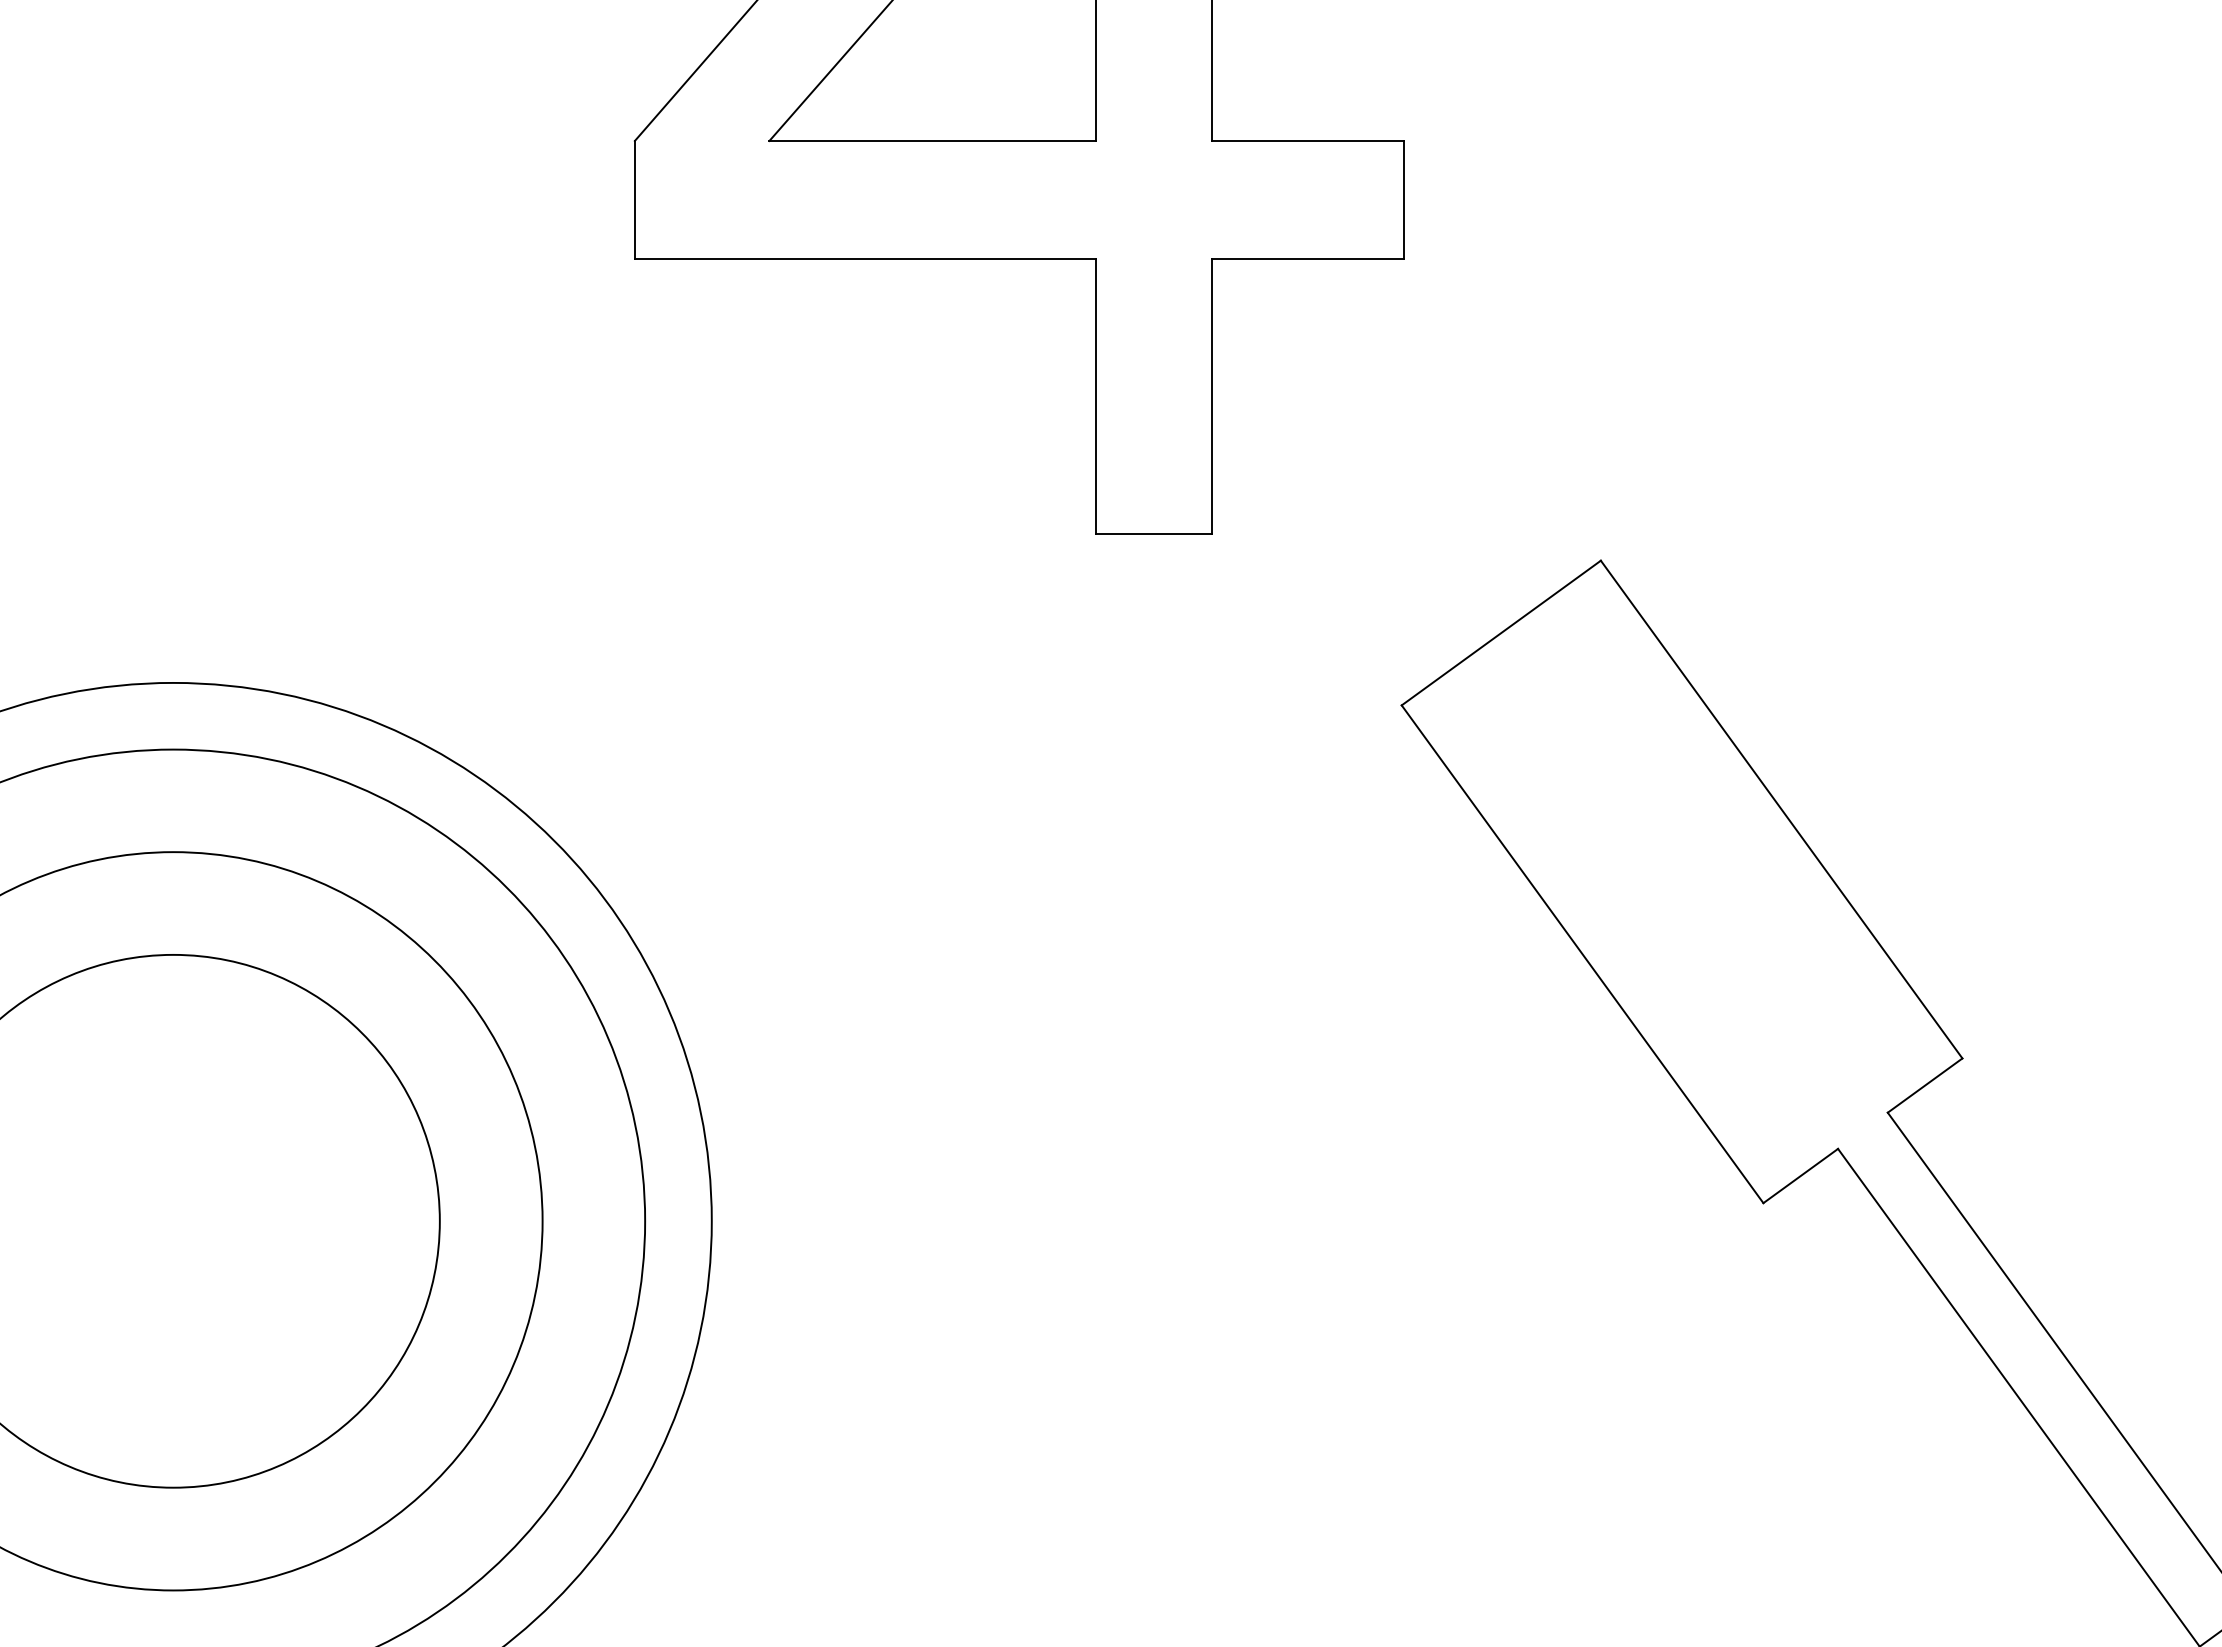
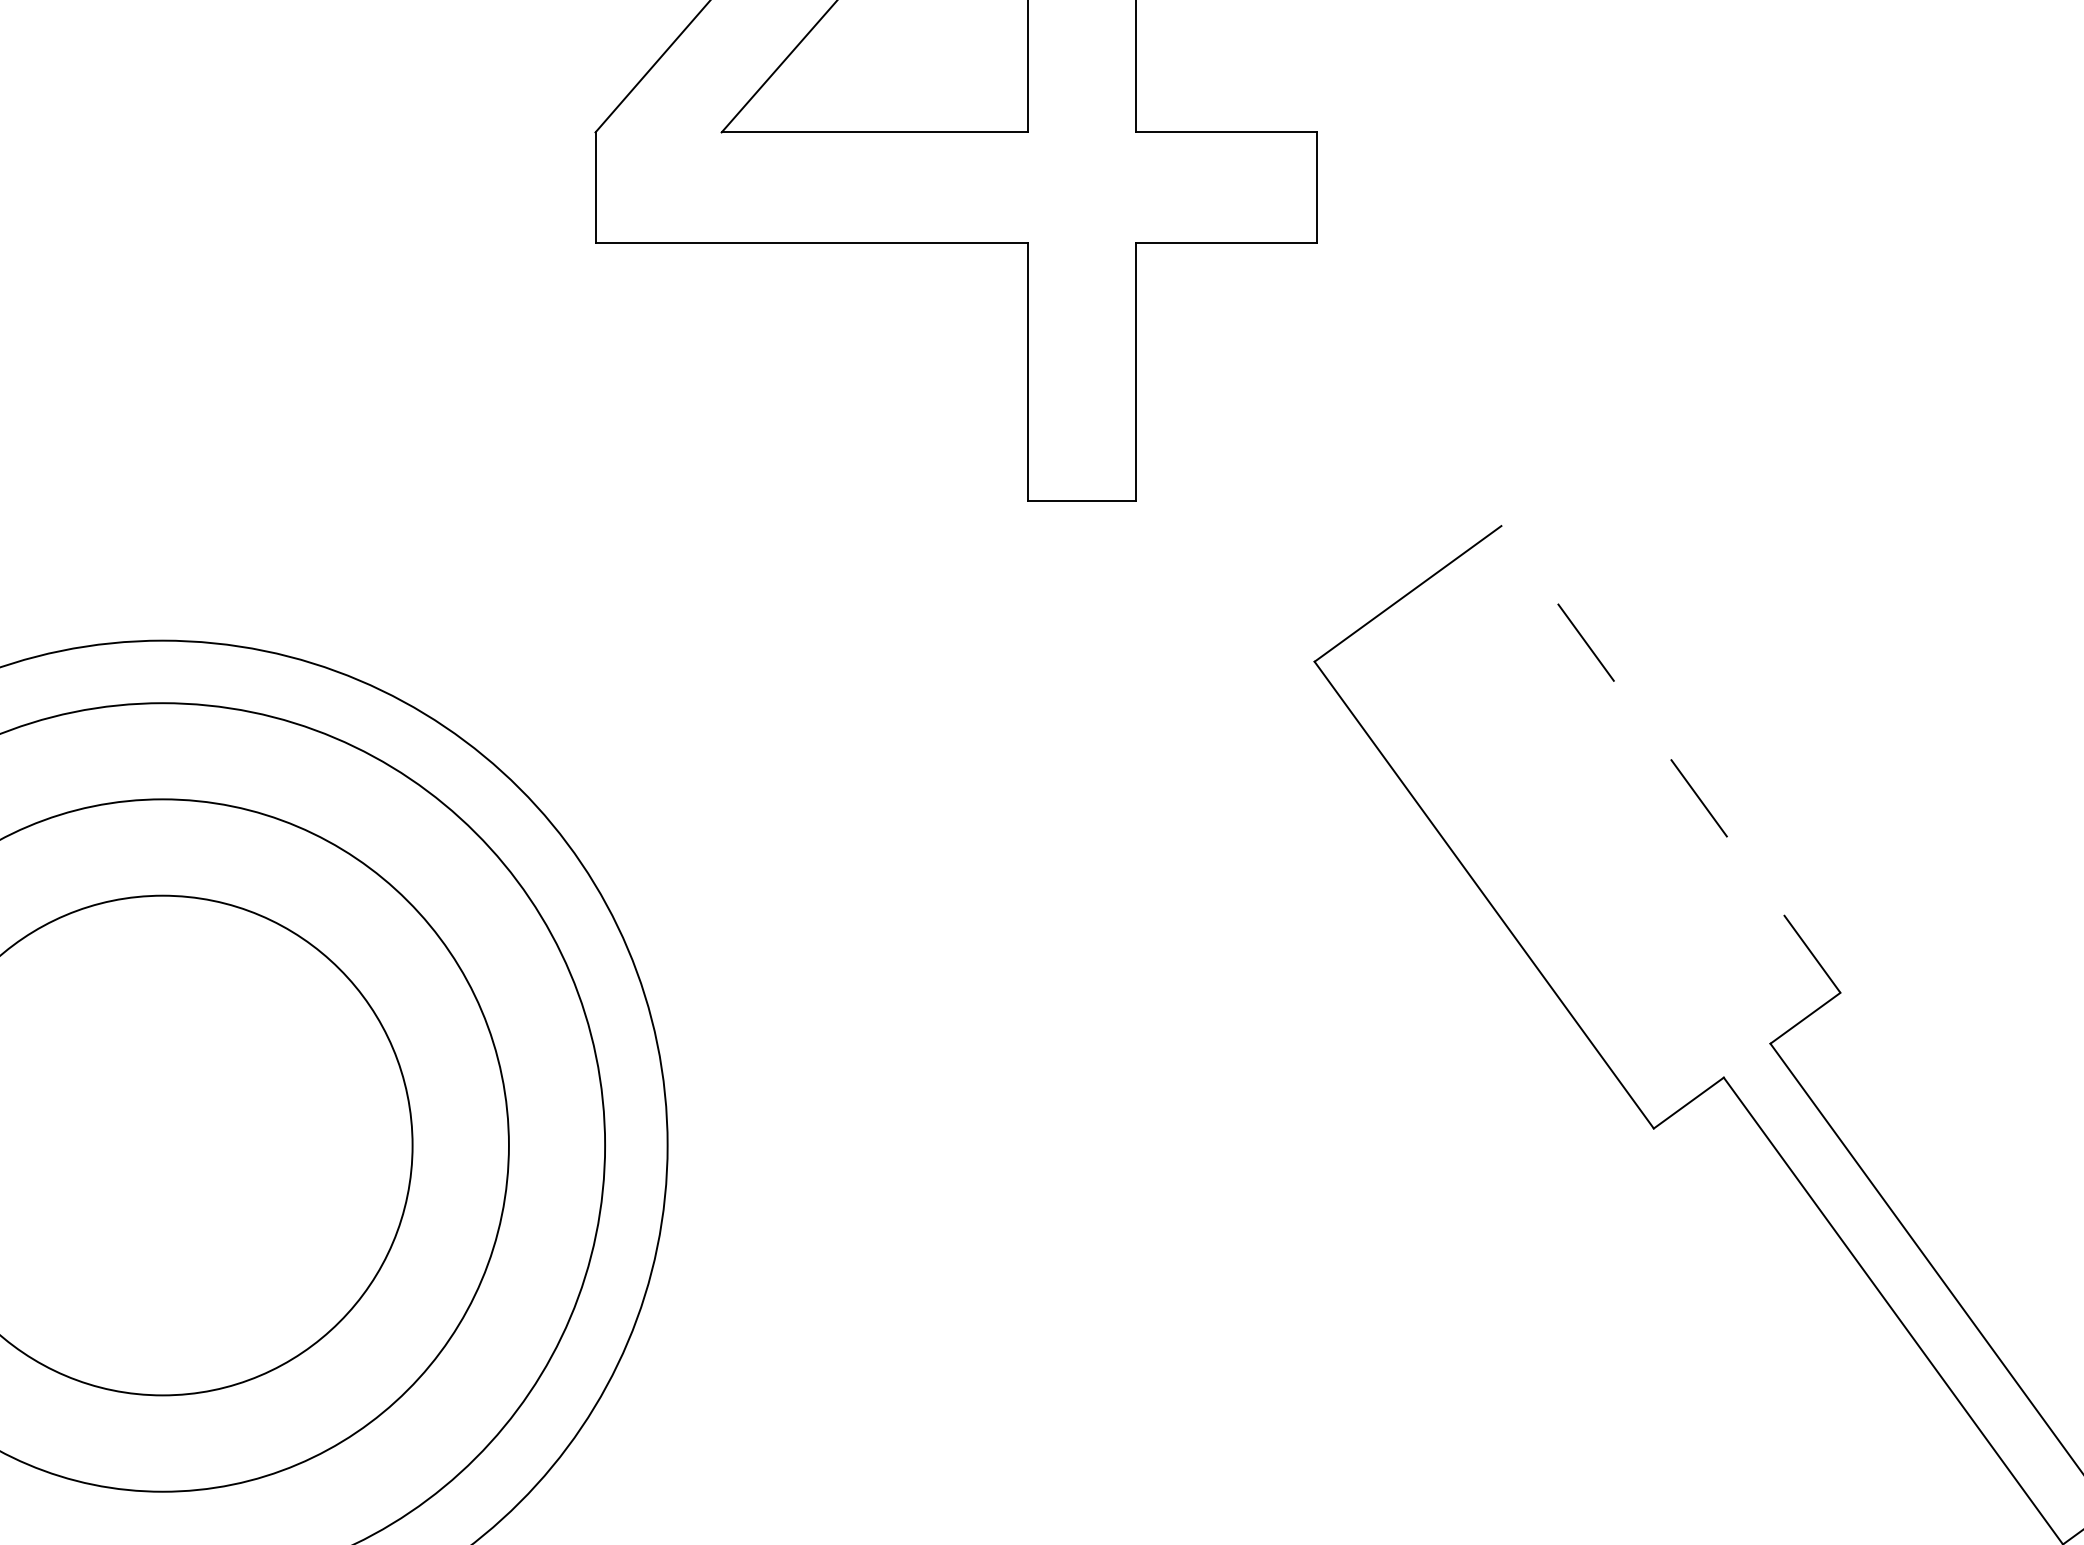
line: (1781, 809) -> (1670, 759), solid -> dashed

